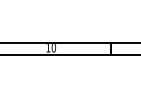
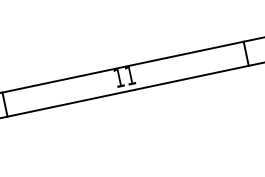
text: (53, 48) -> (129, 76), 10 -> 11

